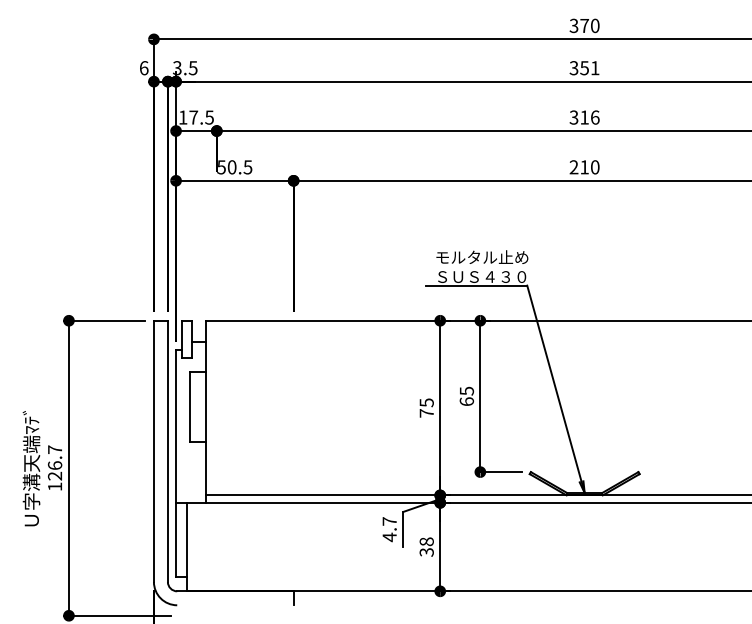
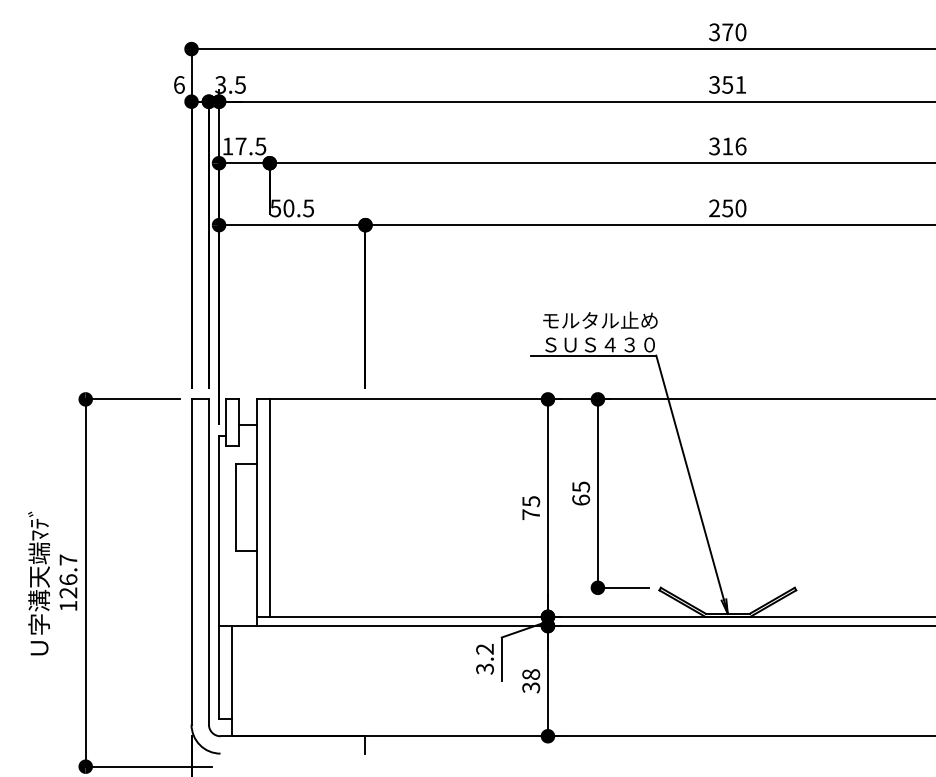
text: (584, 167) -> (727, 208), 210 -> 250
line: (216, 407) -> (269, 507), added
text: (389, 529) -> (484, 659), 4.7 -> 3.2

